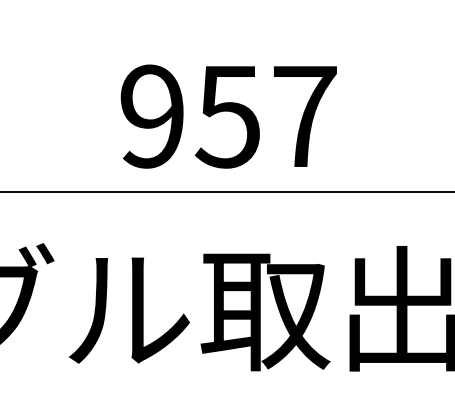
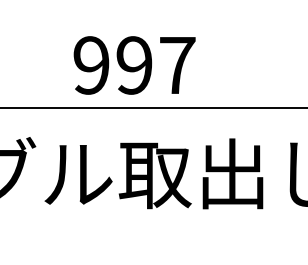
text: (226, 116) -> (133, 65), 957 -> 997

